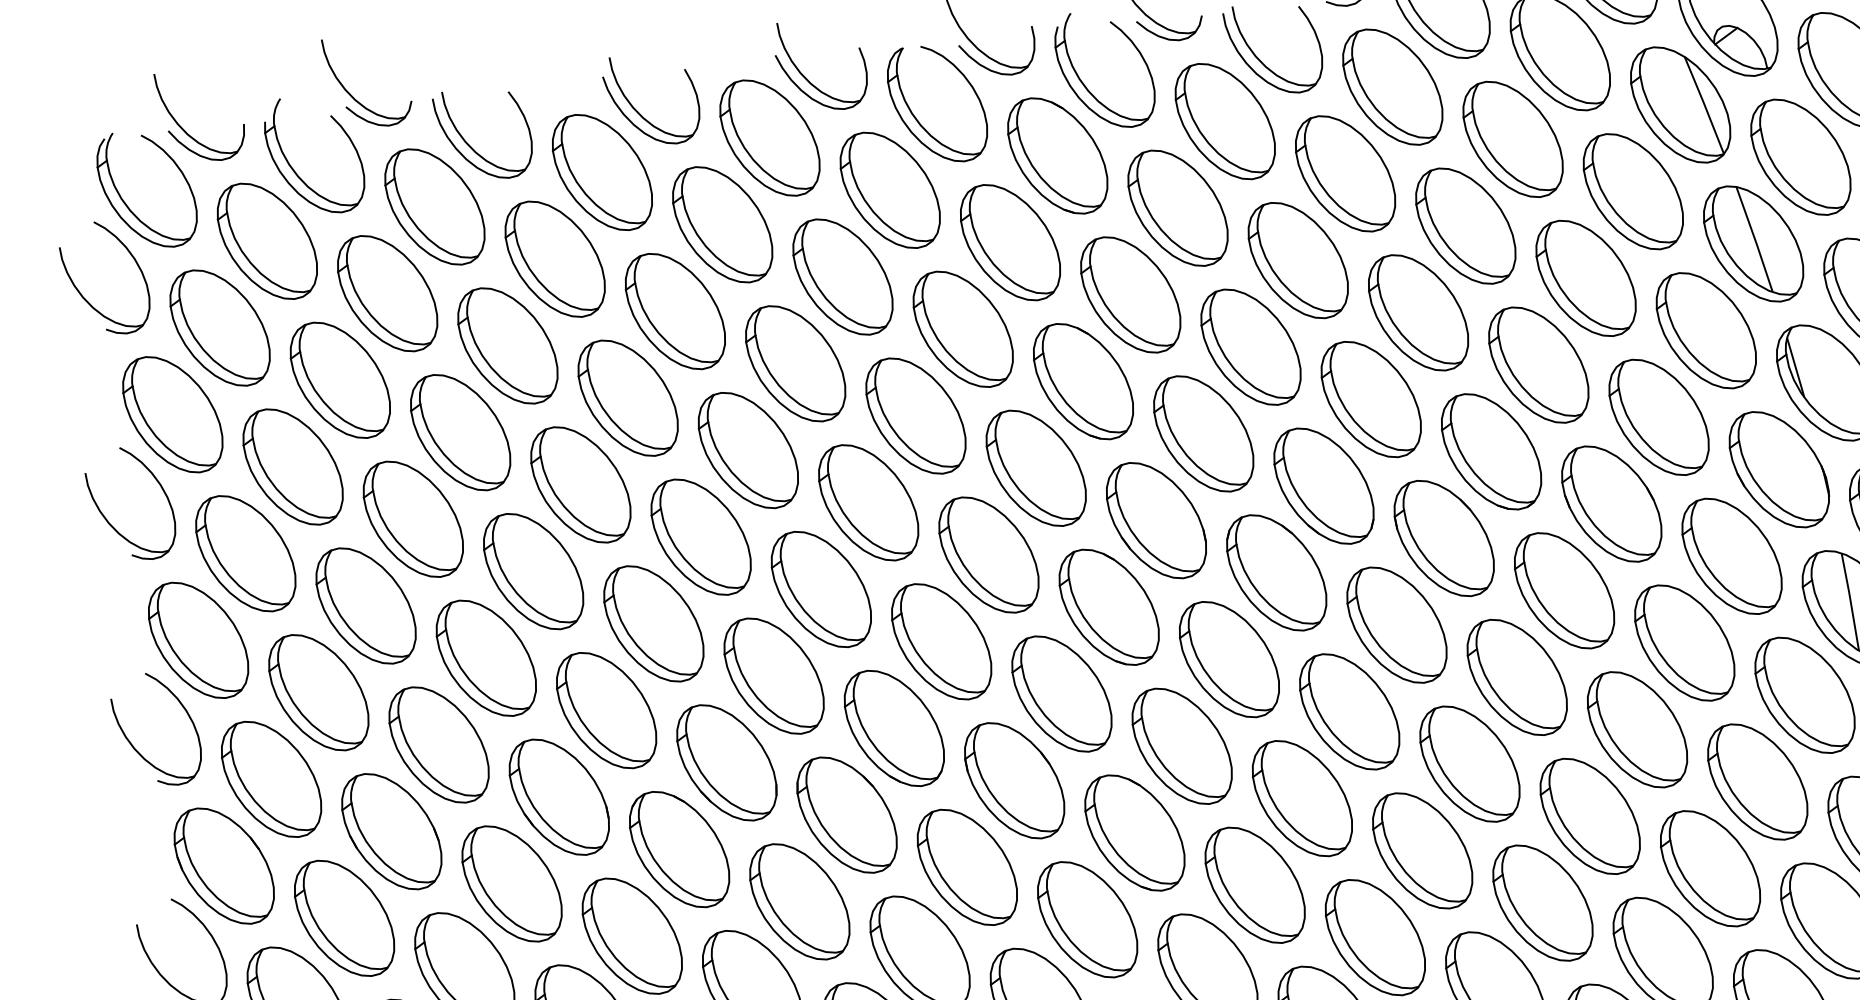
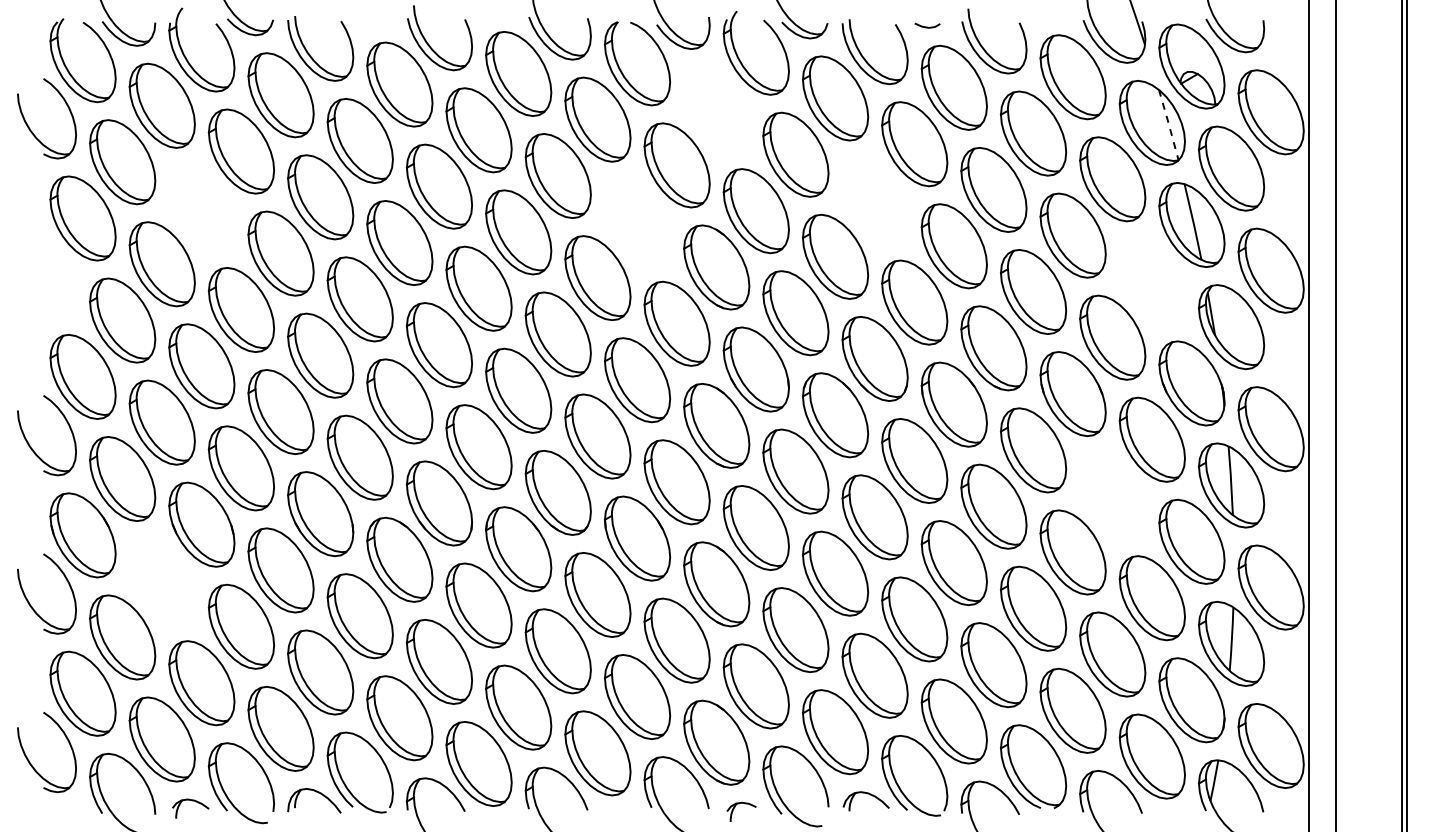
line: (1703, 104) -> (1168, 124), solid -> dashed
part: (1057, 155) -> (716, 108), removed
part: (1297, 260) -> (874, 200), removed
part: (963, 328) -> (637, 221), removed
part: (1705, 331) -> (1151, 281), removed
part: (339, 379) -> (201, 207), removed
part: (112, 524) -> (32, 289), removed
part: (1684, 643) -> (1112, 496), removed
part: (343, 917) -> (161, 580), removed

